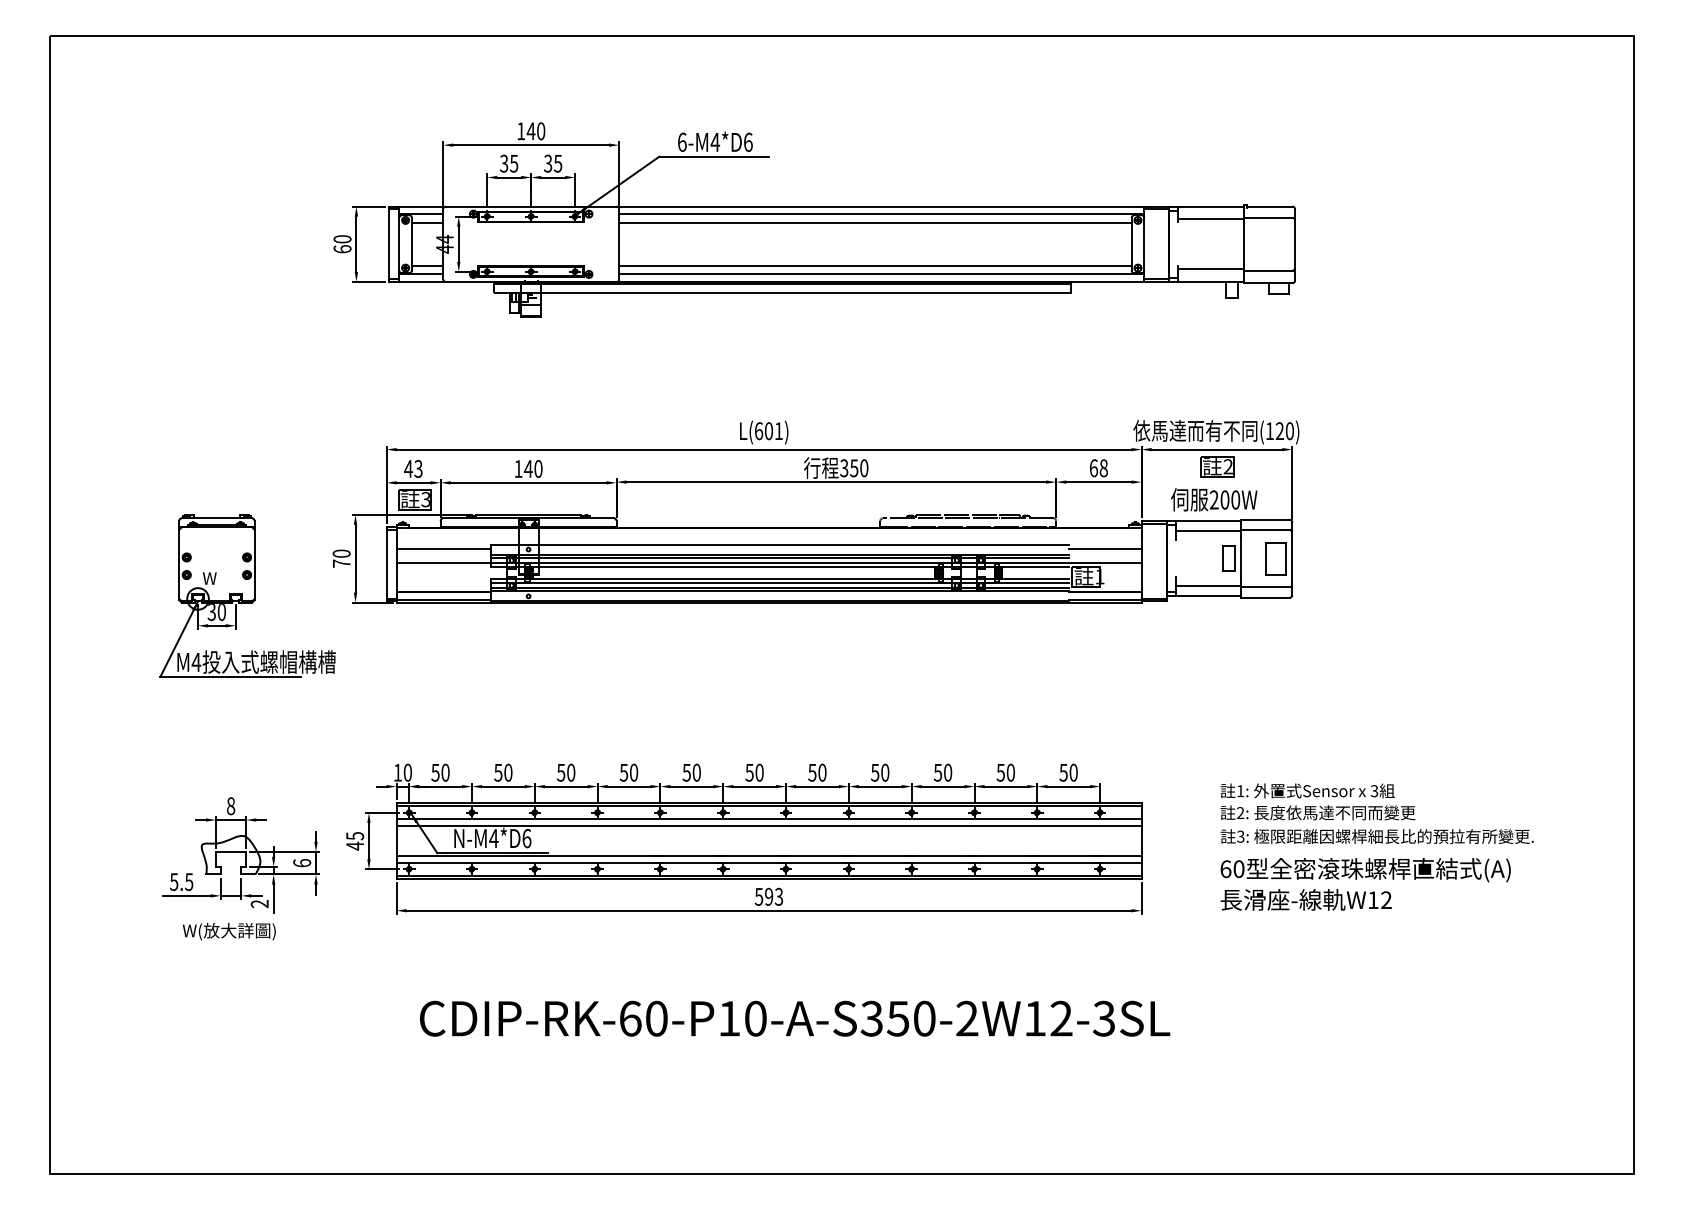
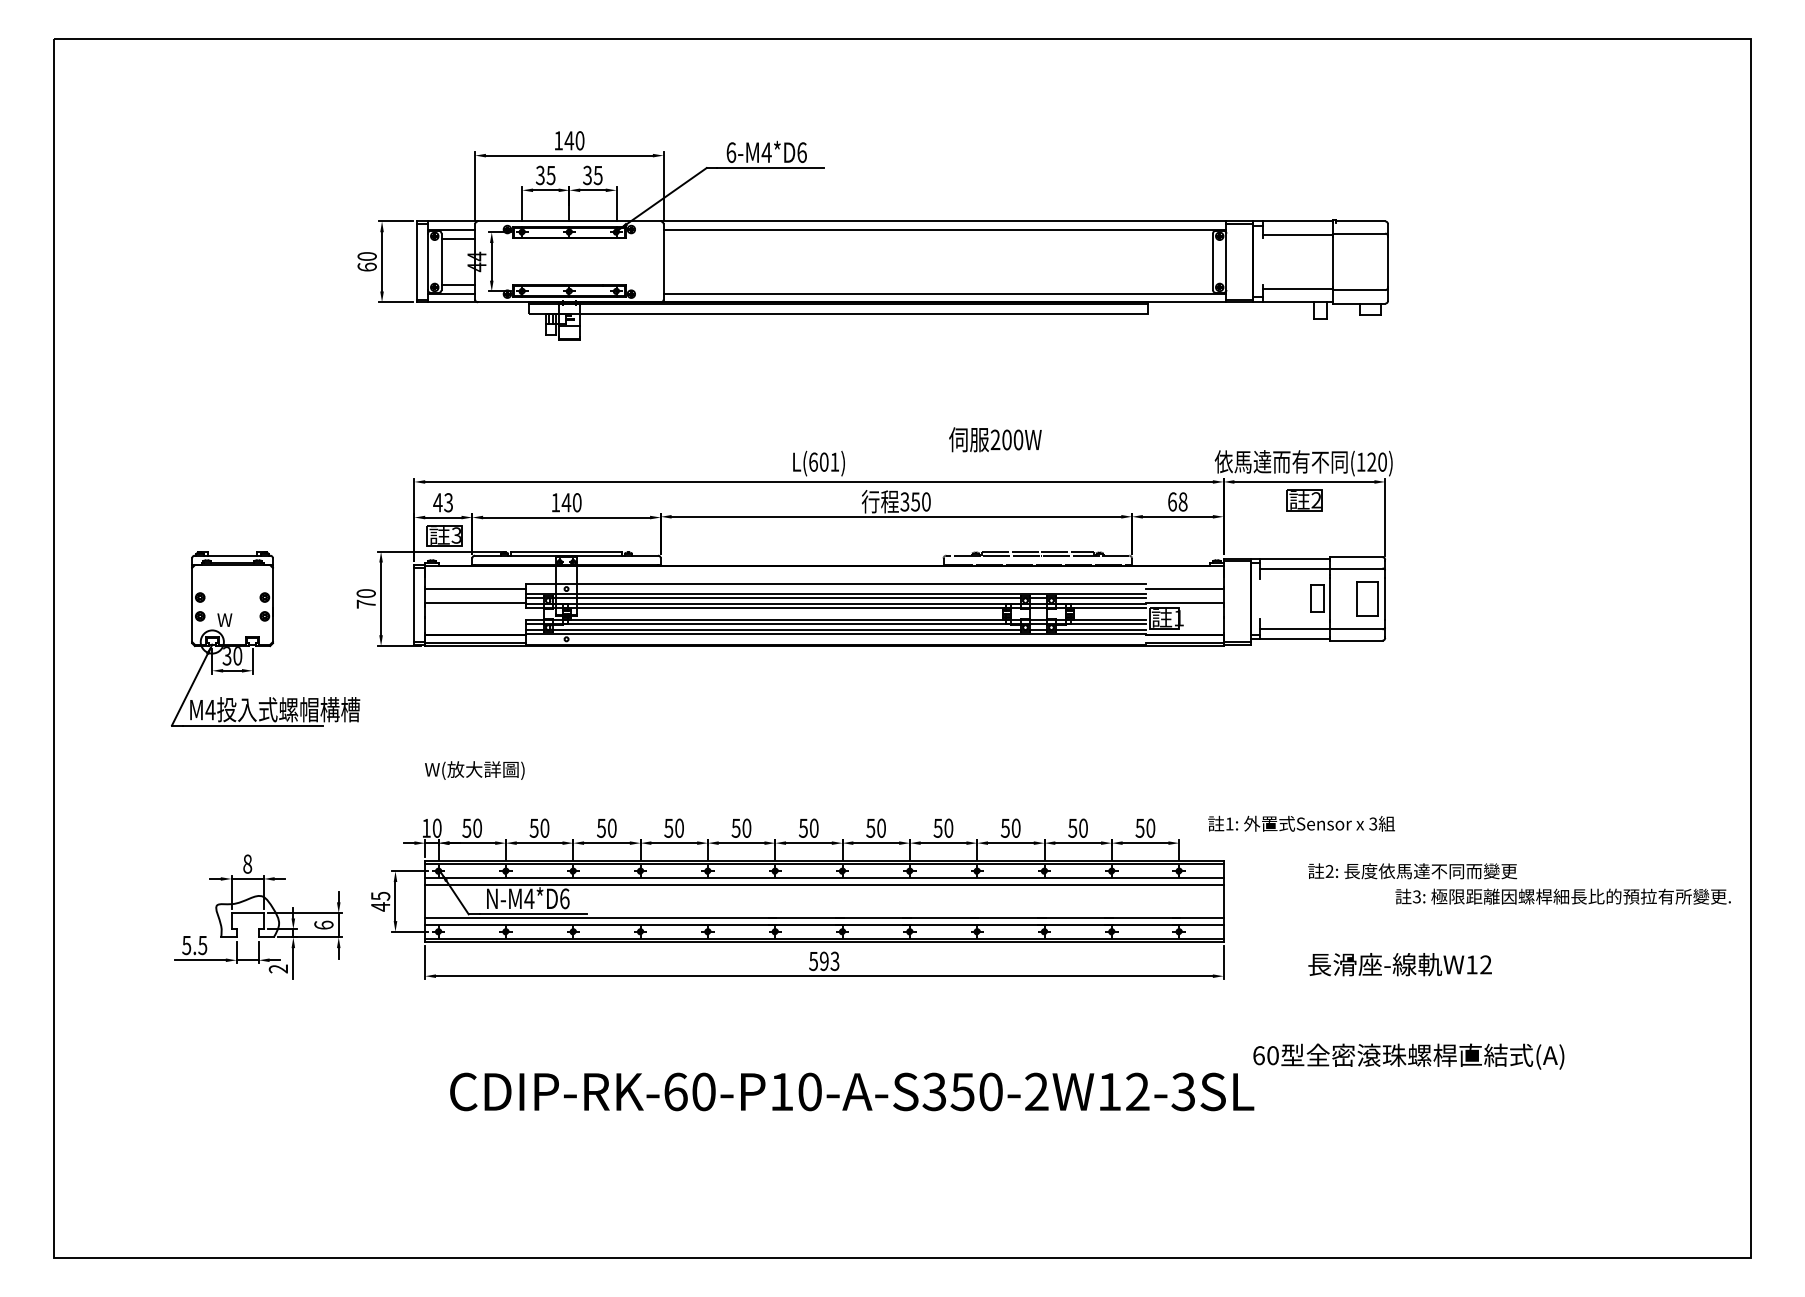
line: (875, 222) -> (938, 238), removed
line: (875, 265) -> (938, 284), removed
text: (1214, 499) -> (995, 439), moved
text: (1307, 790) -> (1301, 823), moved
text: (1376, 836) -> (1562, 896), moved
text: (1365, 869) -> (1408, 1056), moved
text: (229, 931) -> (474, 770), moved

